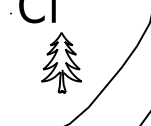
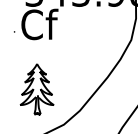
part: (60, 63) -> (36, 89), moved

